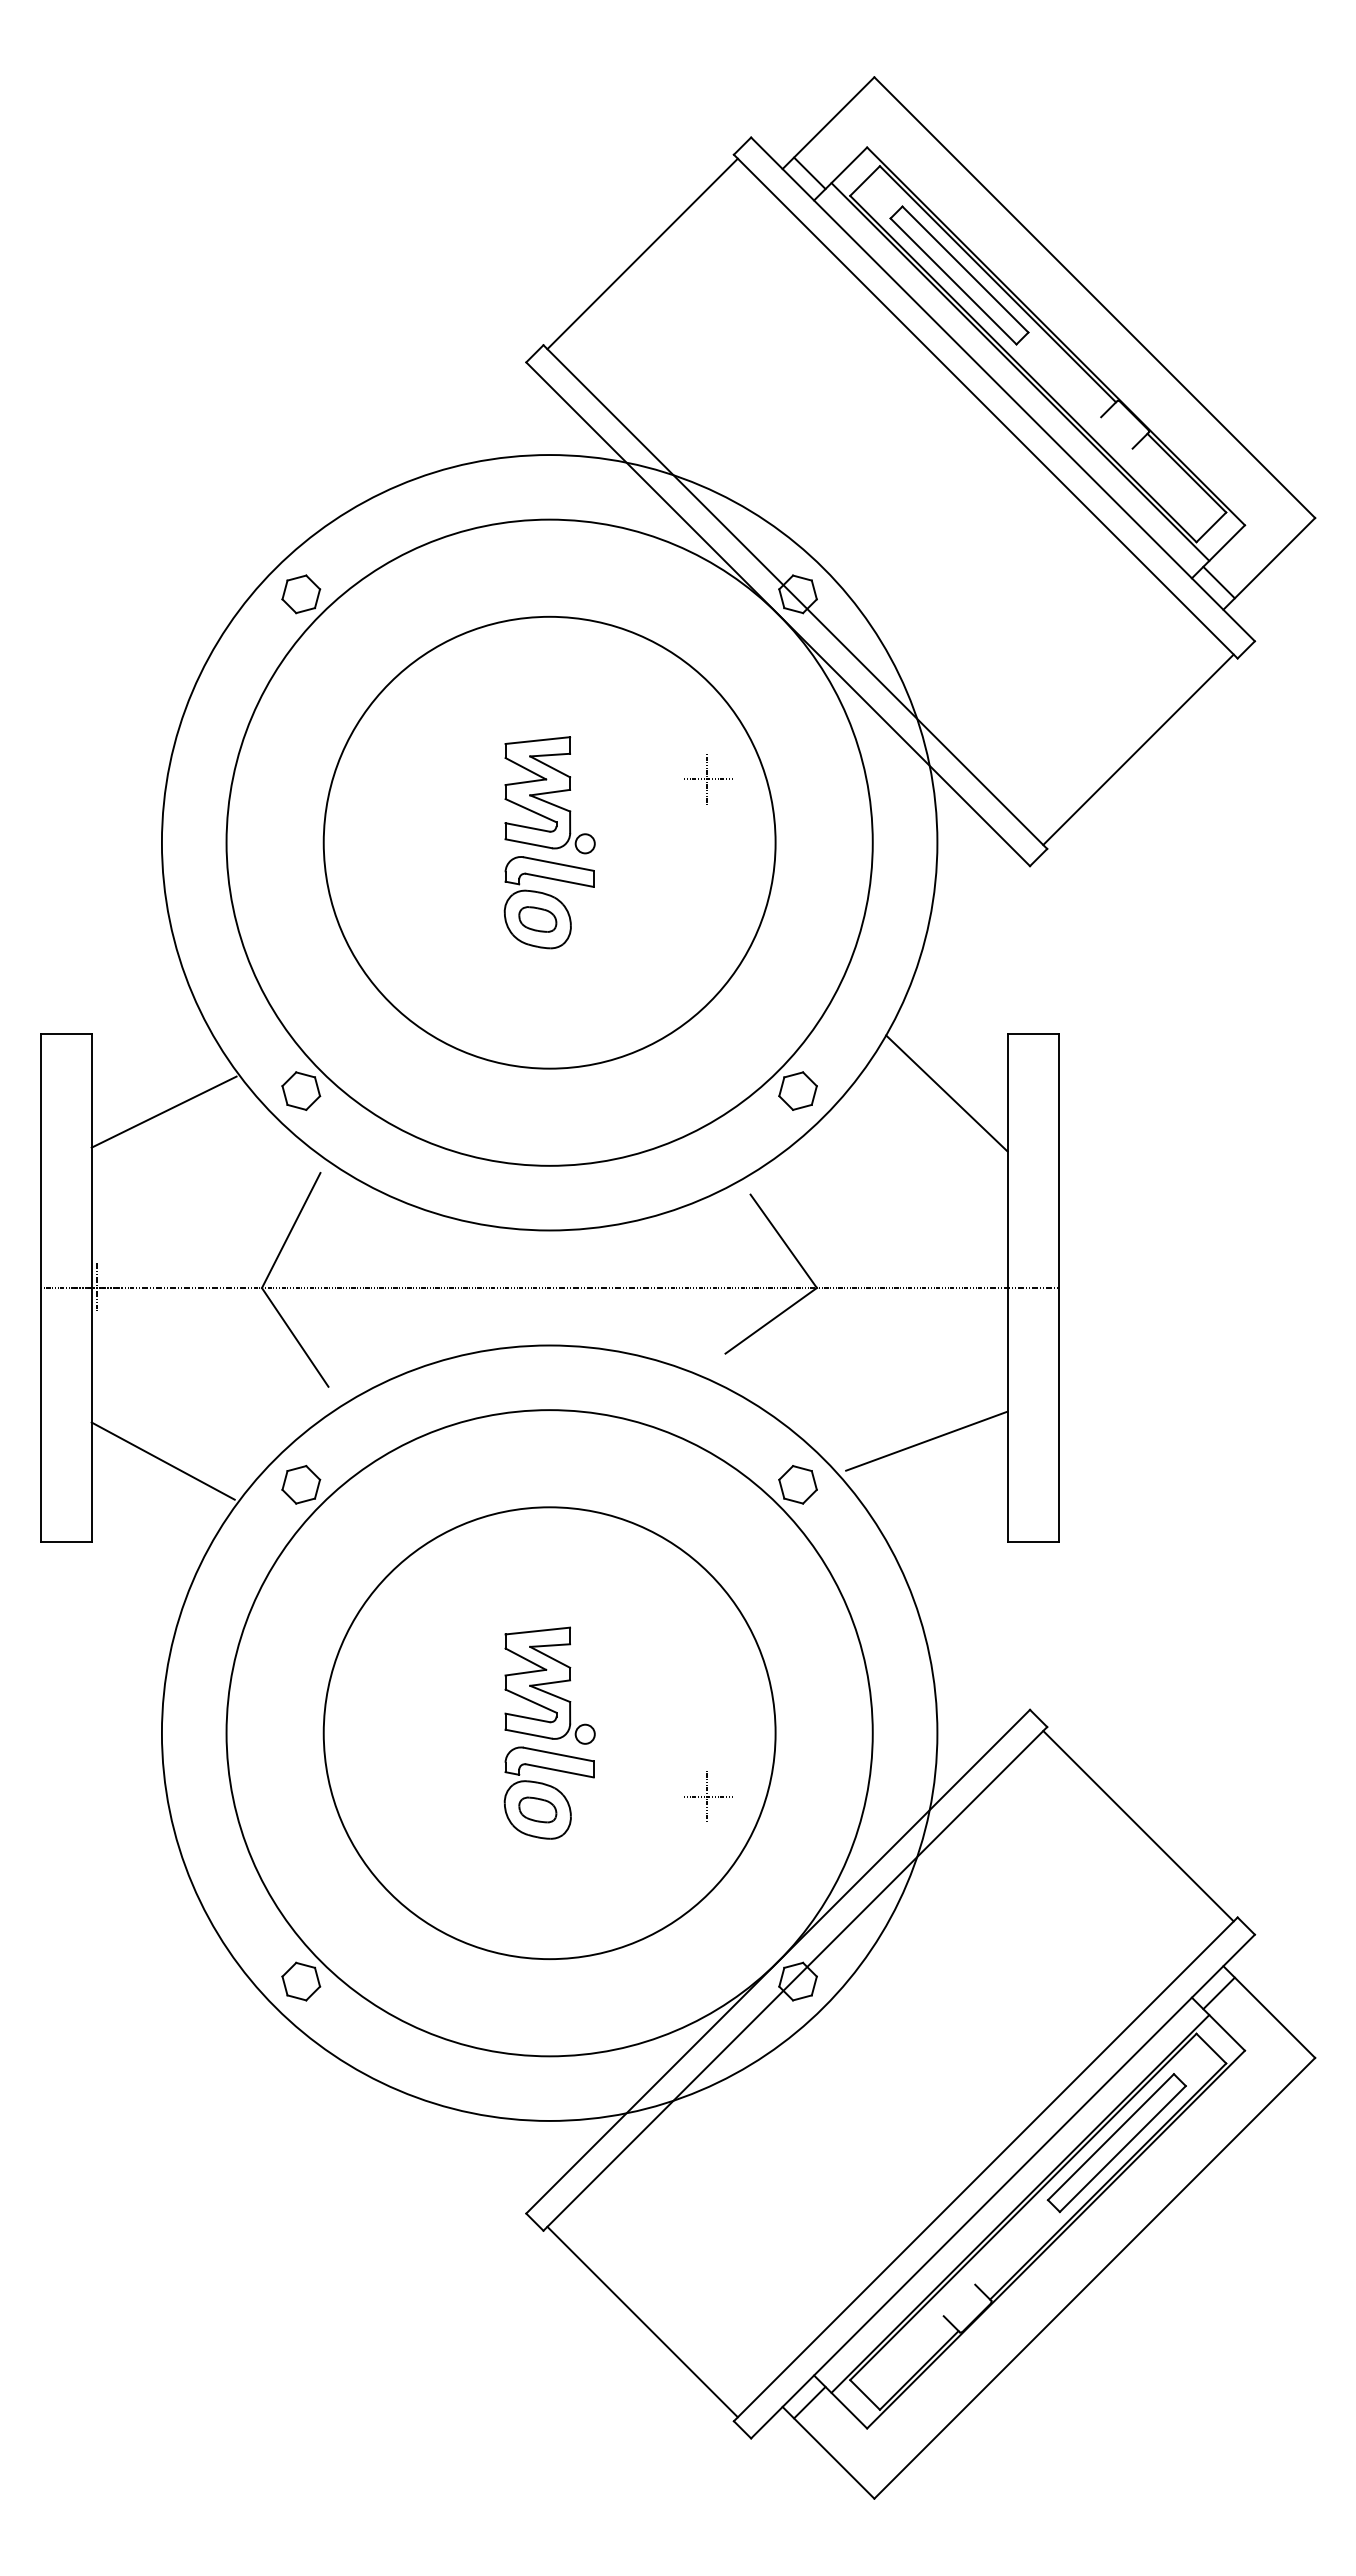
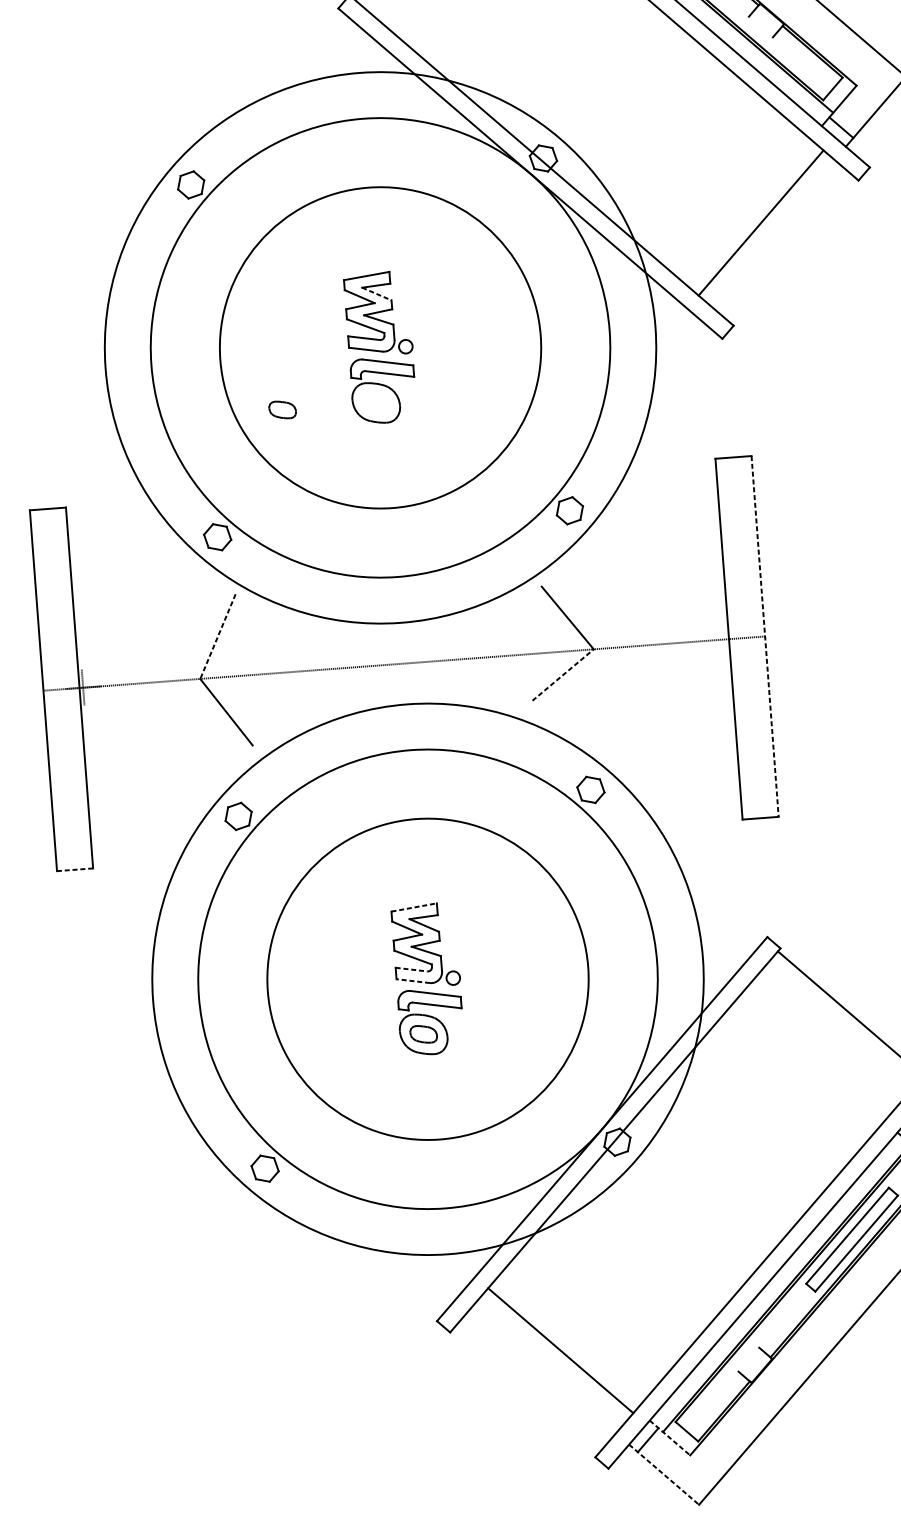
line: (1138, 749) -> (761, 222), moved
line: (550, 766) -> (377, 293), solid -> dashed
part: (708, 779) -> (489, 294), removed
part: (537, 919) -> (282, 409), moved
line: (946, 1093) -> (675, 504), removed
line: (163, 1111) -> (121, 559), removed
line: (291, 1230) -> (218, 636), solid -> dashed
line: (1058, 1288) -> (765, 636), solid -> dashed
line: (771, 1320) -> (563, 674), solid -> dashed
line: (926, 1440) -> (679, 751), removed
line: (162, 1460) -> (138, 806), removed
line: (65, 1542) -> (74, 869), solid -> dashed
line: (538, 1630) -> (414, 907), solid -> dashed
line: (528, 1718) -> (412, 970), solid -> dashed
line: (528, 1734) -> (413, 981), solid -> dashed
part: (708, 1796) -> (544, 1015), removed
line: (642, 2321) -> (560, 1350), moved
line: (840, 2401) -> (669, 1437), solid -> dashed
line: (828, 2452) -> (664, 1474), solid -> dashed

